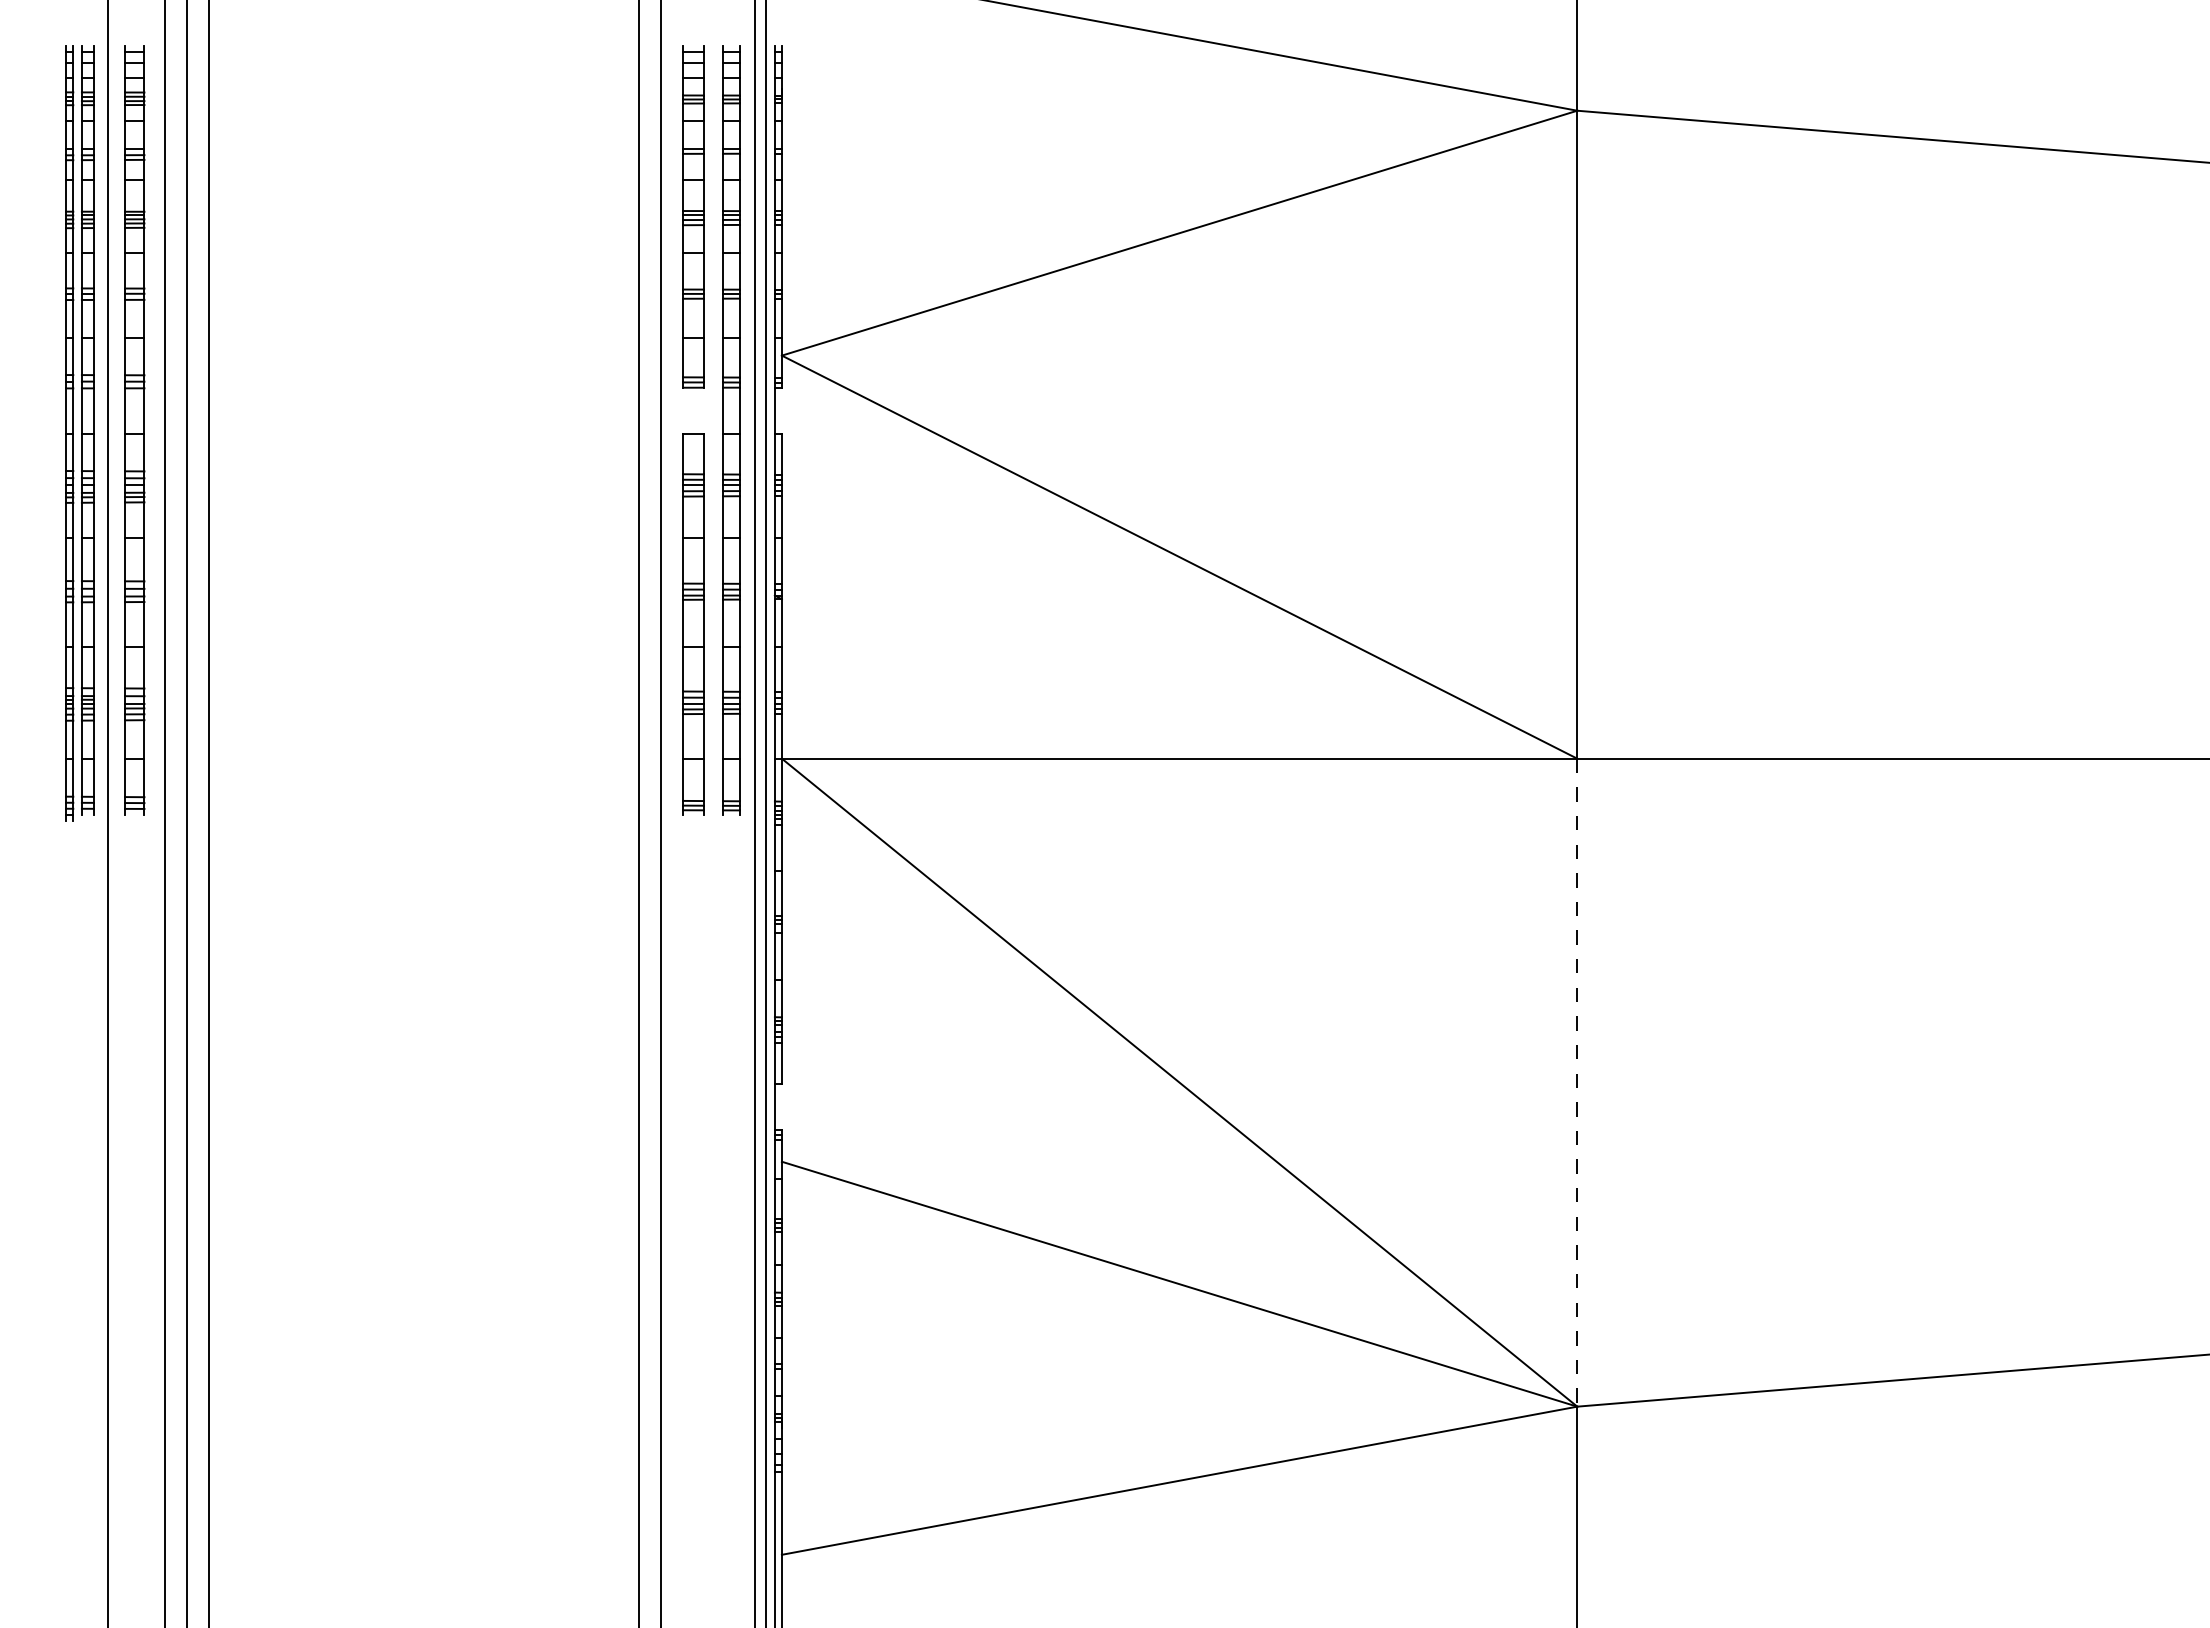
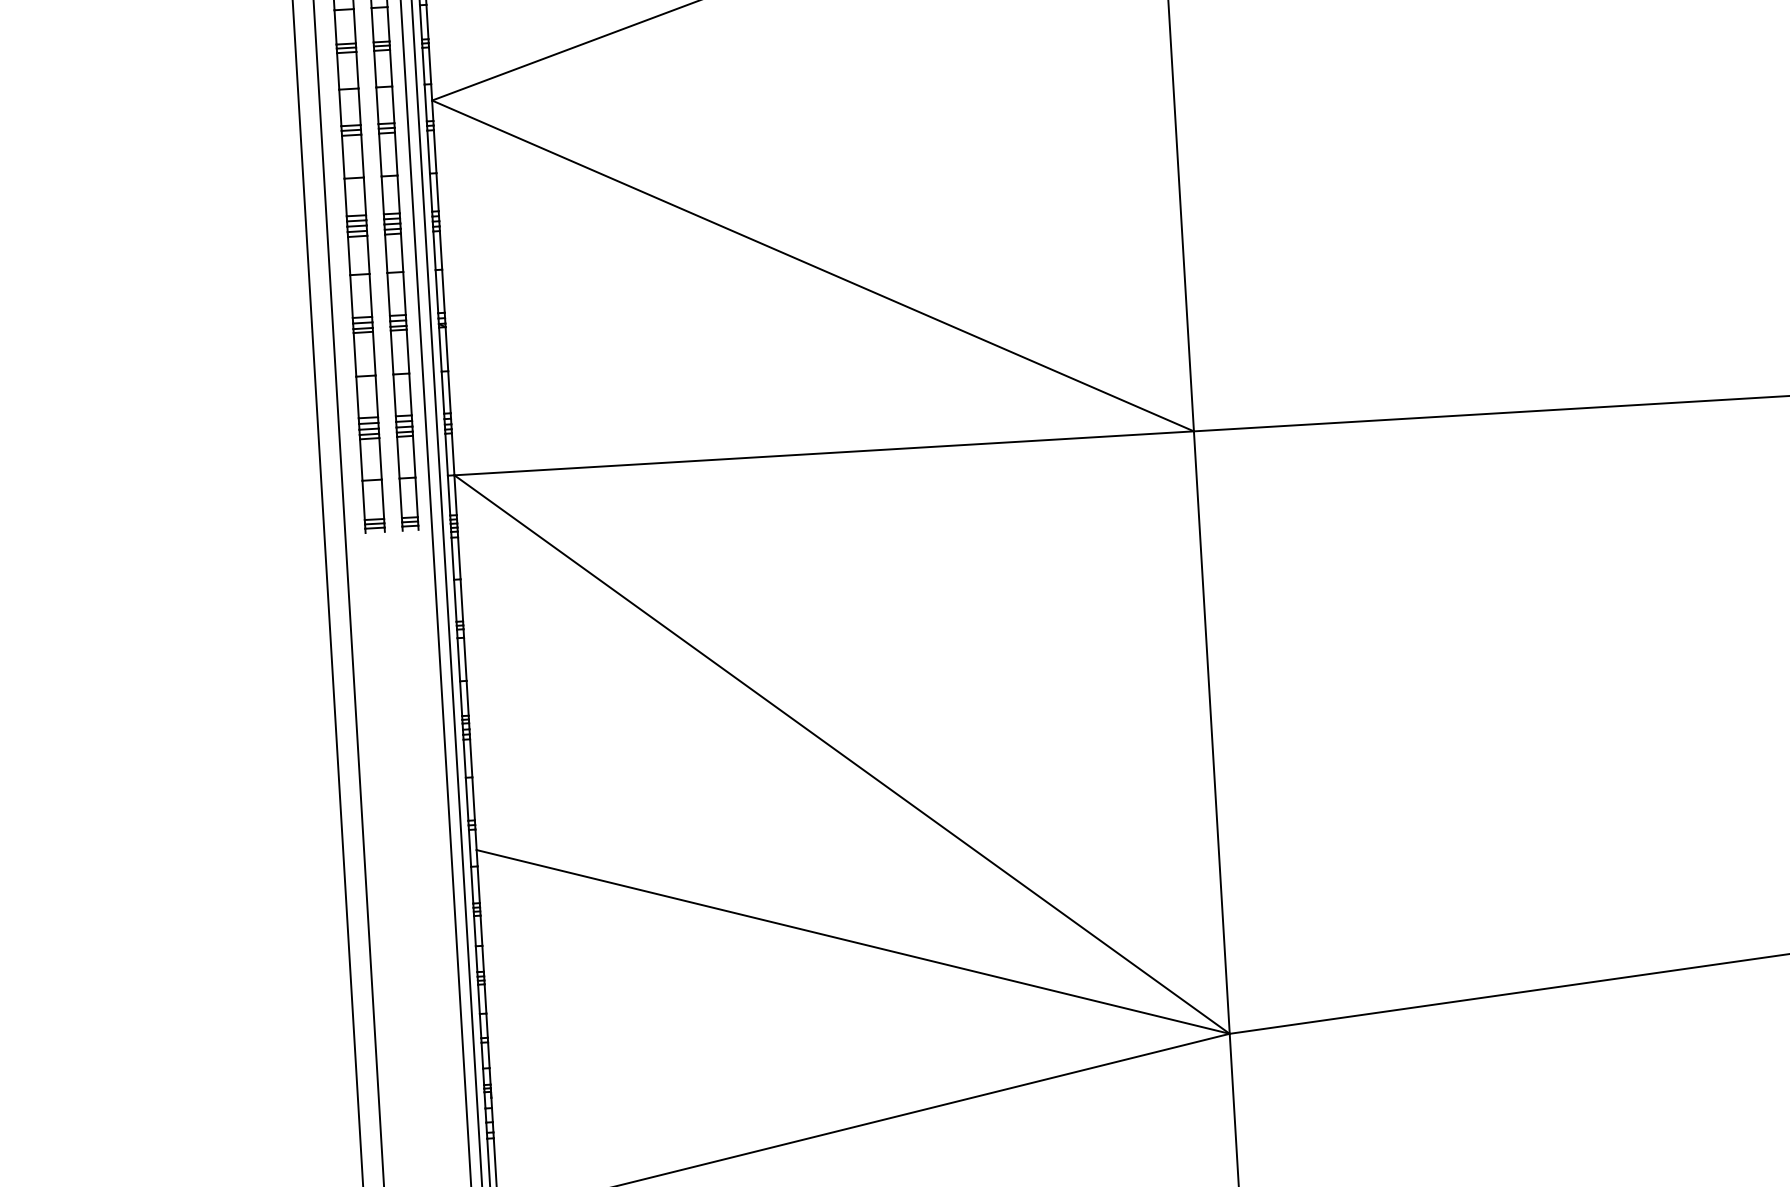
line: (683, 410) -> (343, 156), added
line: (703, 410) -> (362, 155), added
line: (781, 410) -> (434, 151), added
line: (1577, 1082) -> (1212, 732), dashed -> solid
line: (781, 1106) -> (473, 798), added

